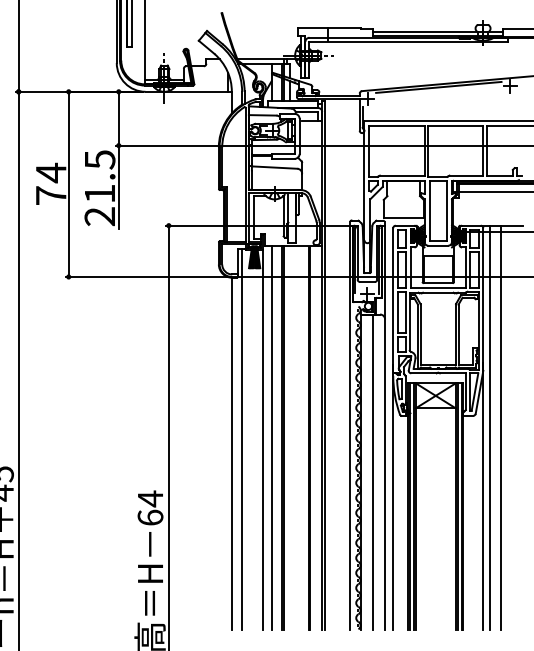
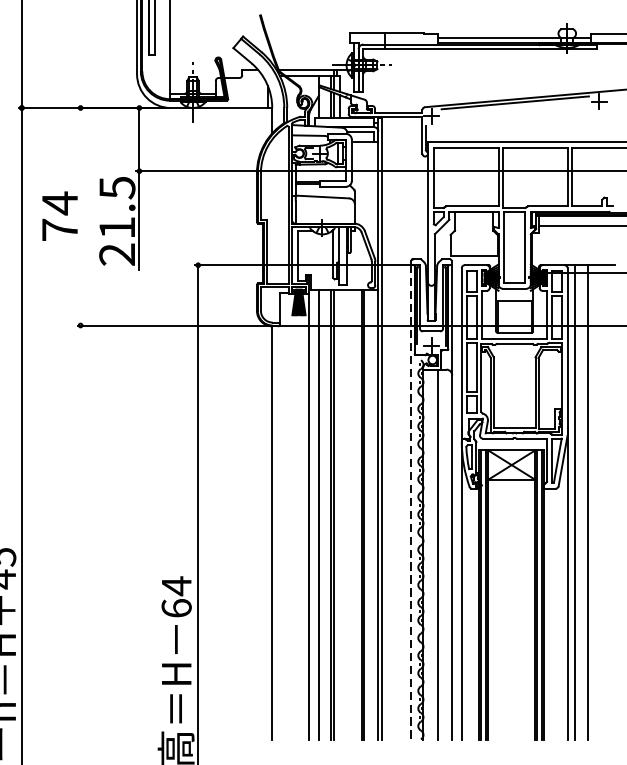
line: (68, 183) -> (80, 215), removed
line: (350, 428) -> (411, 503), solid -> dashed
line: (242, 438) -> (284, 515), removed

